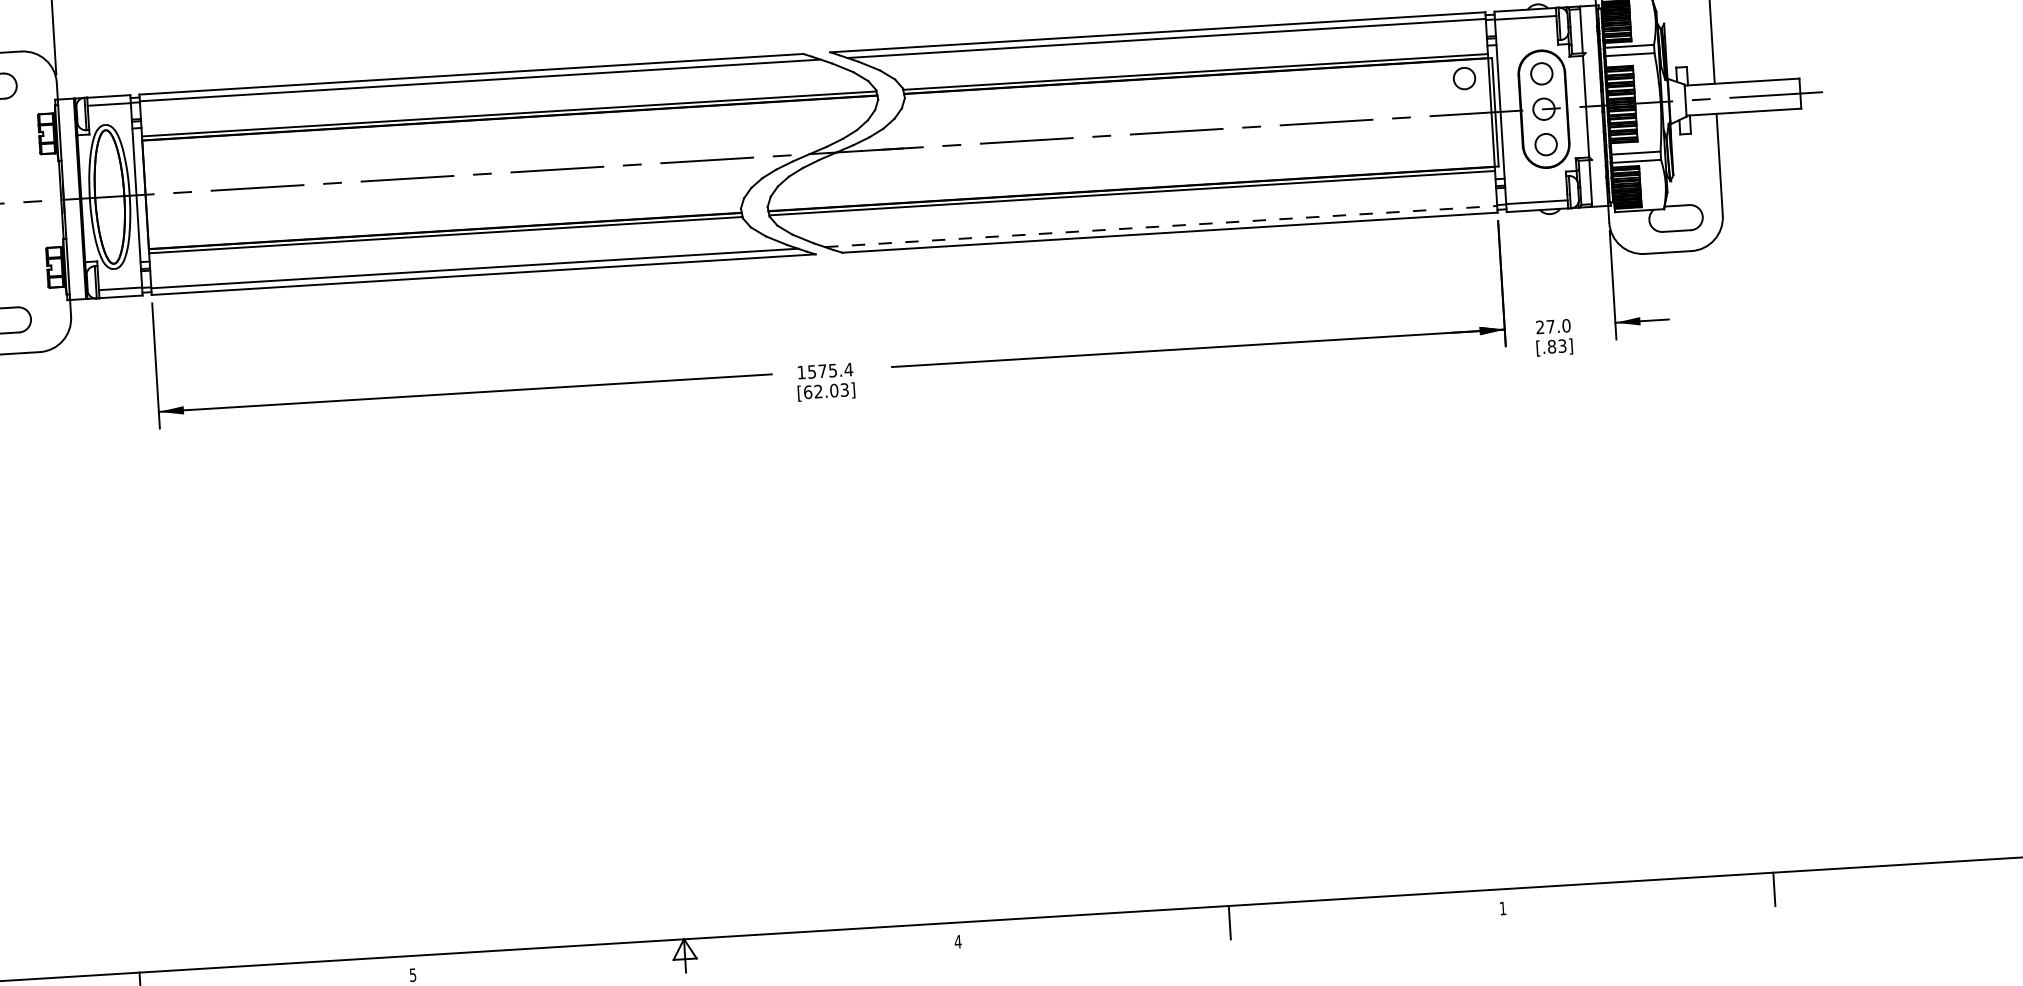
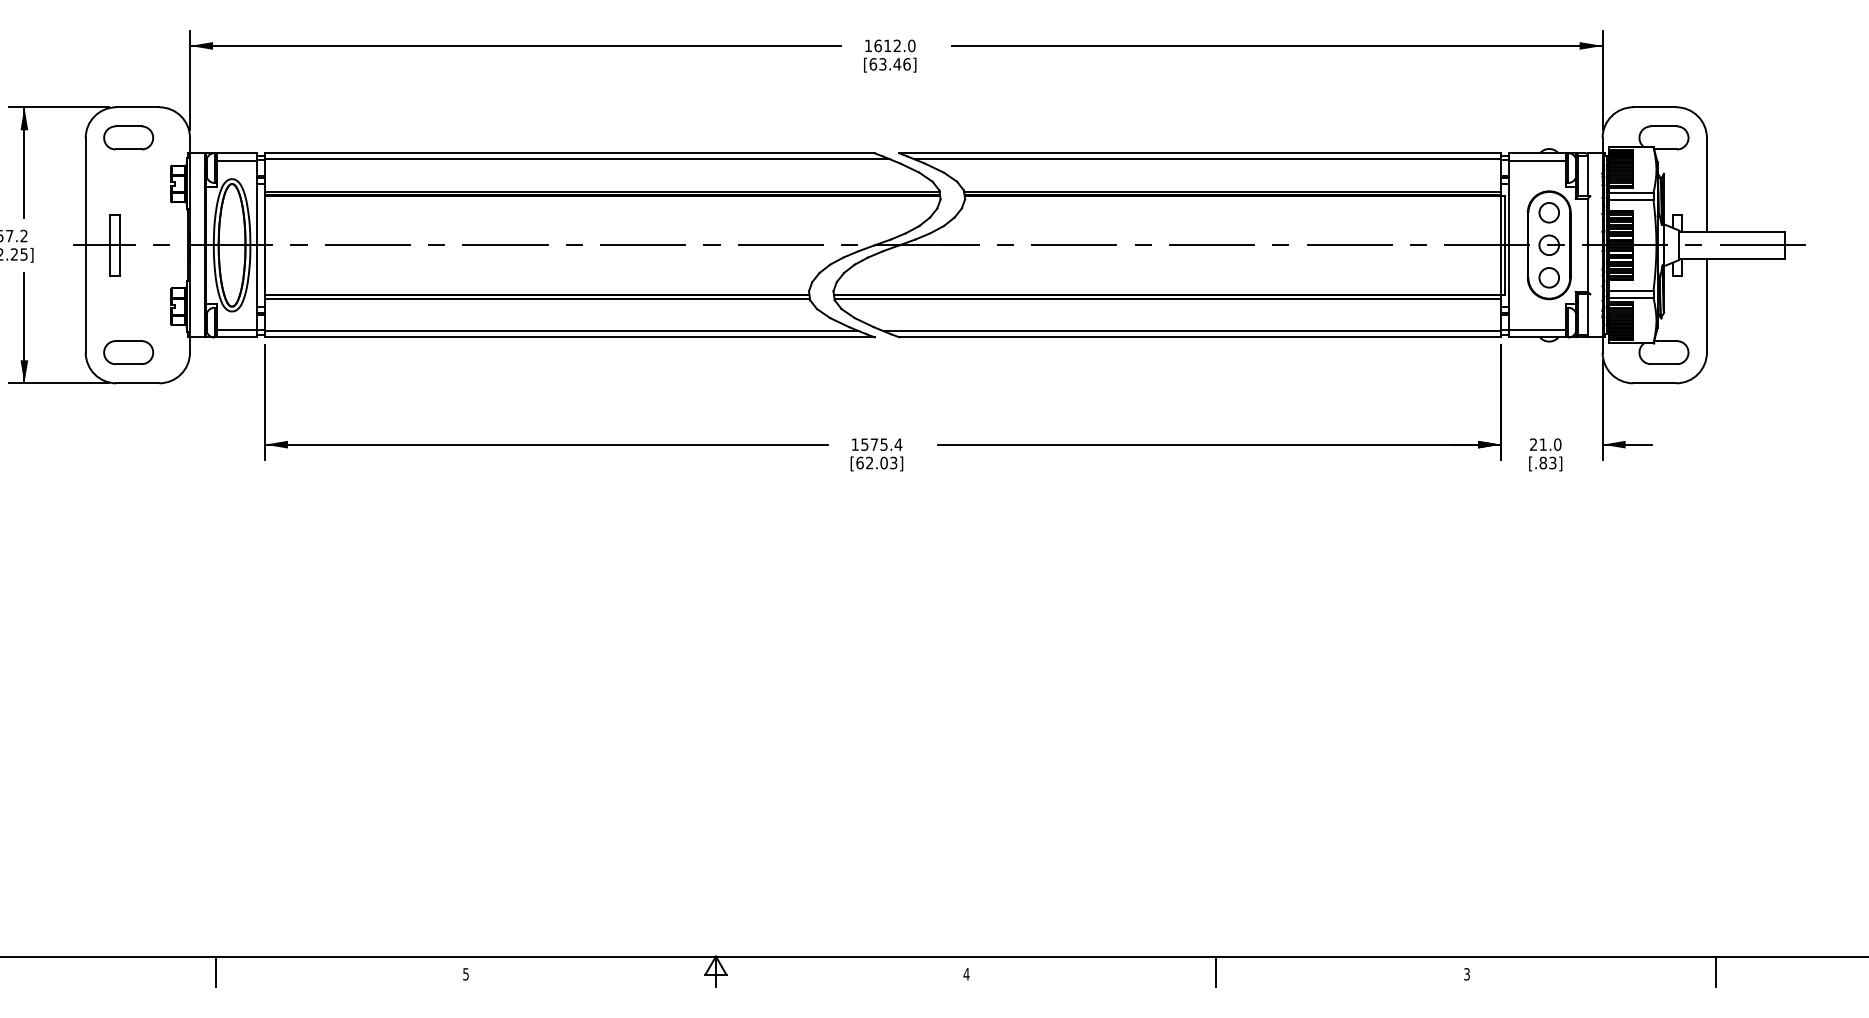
circle: (1463, 78) -> (1477, 212), removed
line: (1161, 226) -> (1192, 331), dashed -> solid
text: (1549, 326) -> (1542, 444), 27.0 -> 21.0
text: (1502, 908) -> (1466, 974), 1 -> 3

